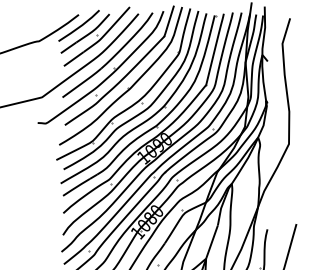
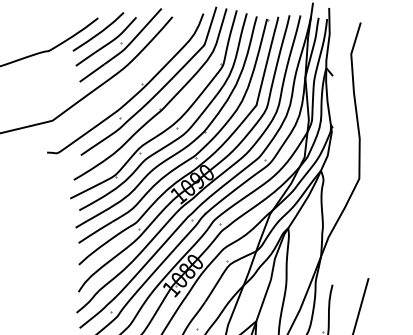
part: (111, 58) -> (138, 72), removed

